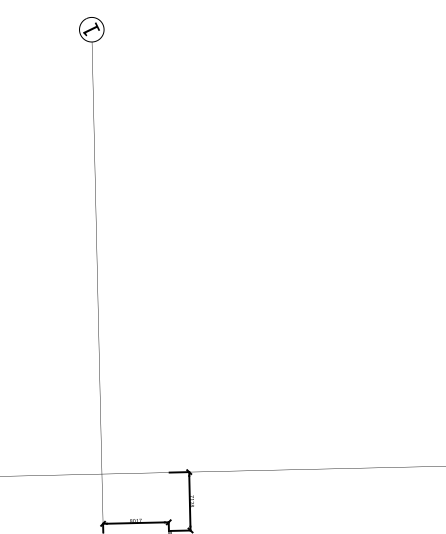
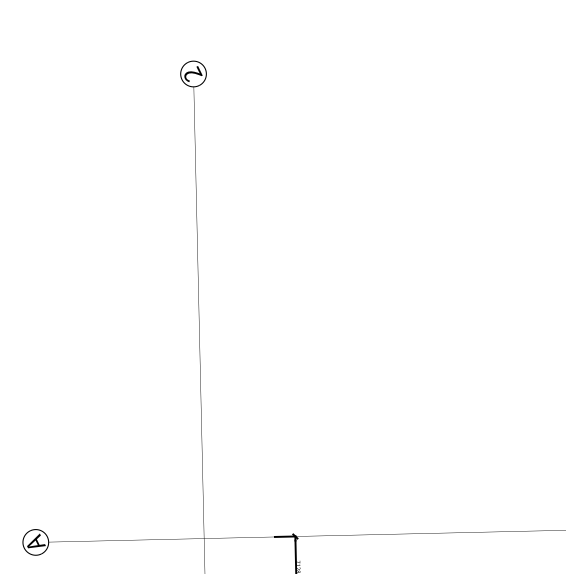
text: (91, 29) -> (193, 73), 1 -> 2

